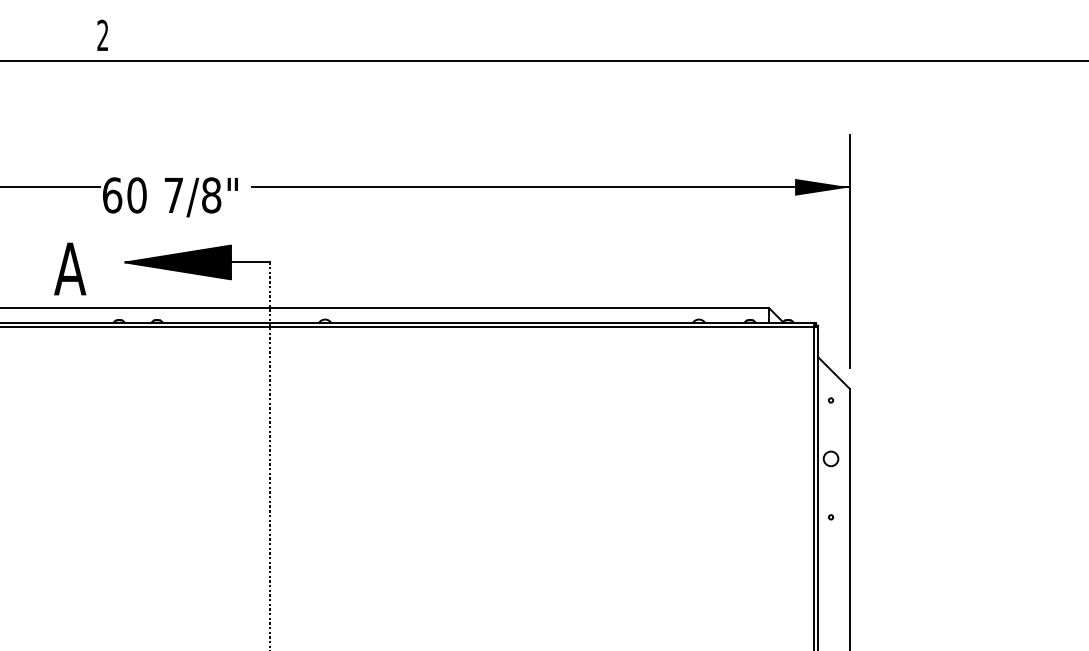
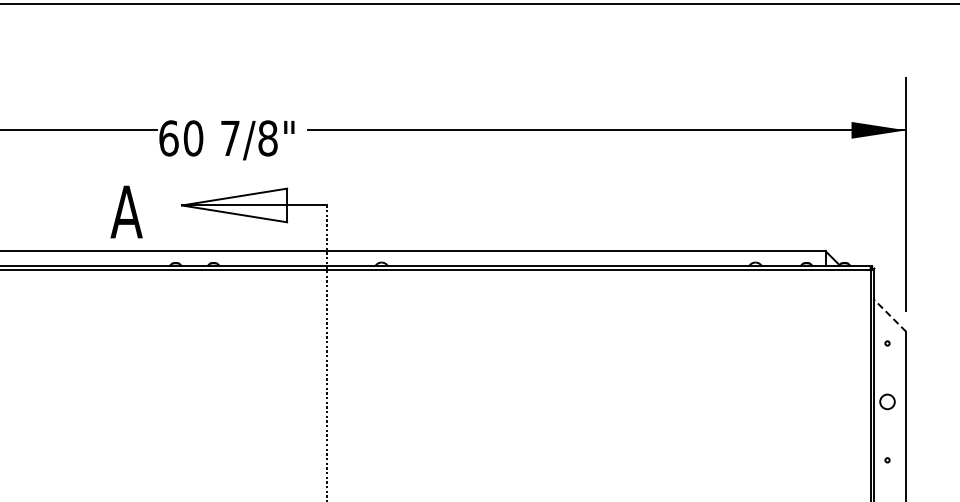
fill: (177, 262) -> (233, 205), removed
line: (833, 372) -> (889, 315), solid -> dashed

